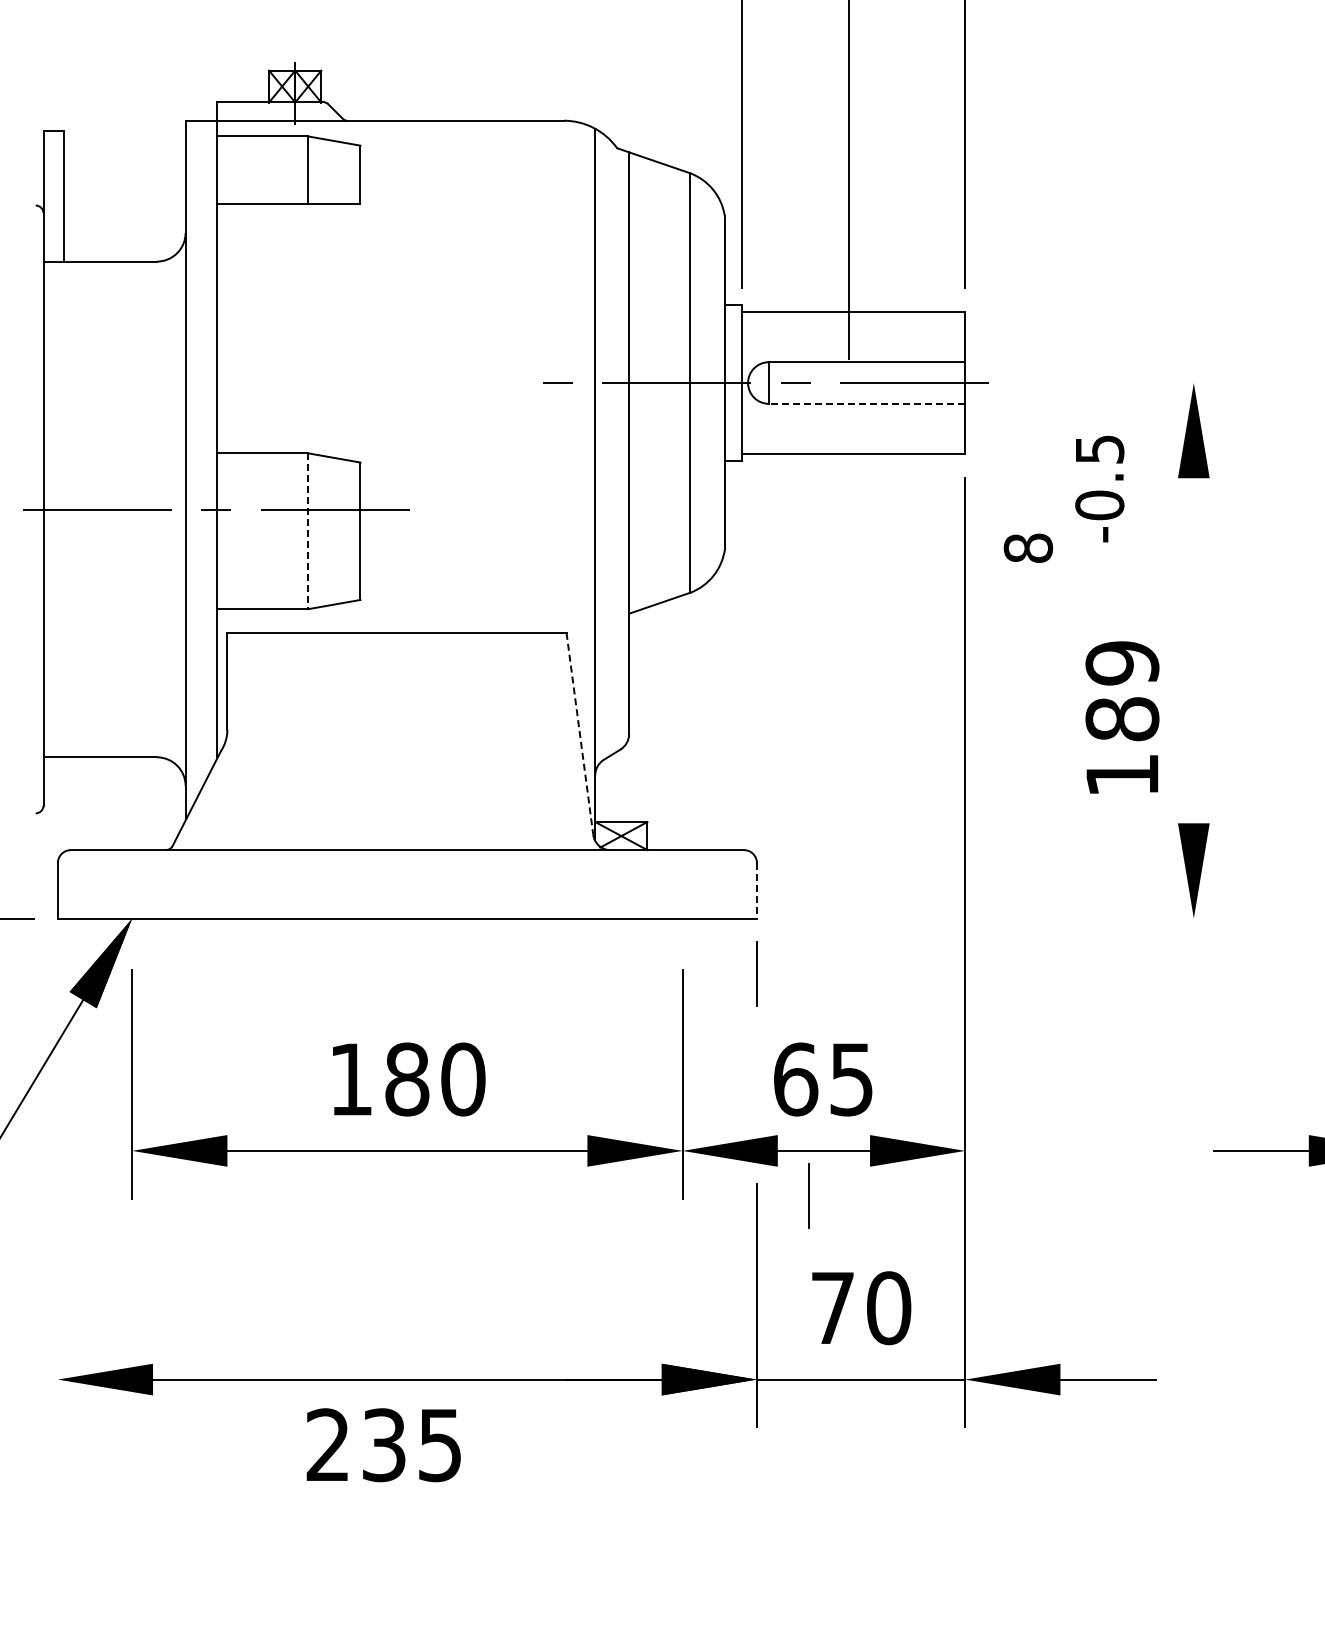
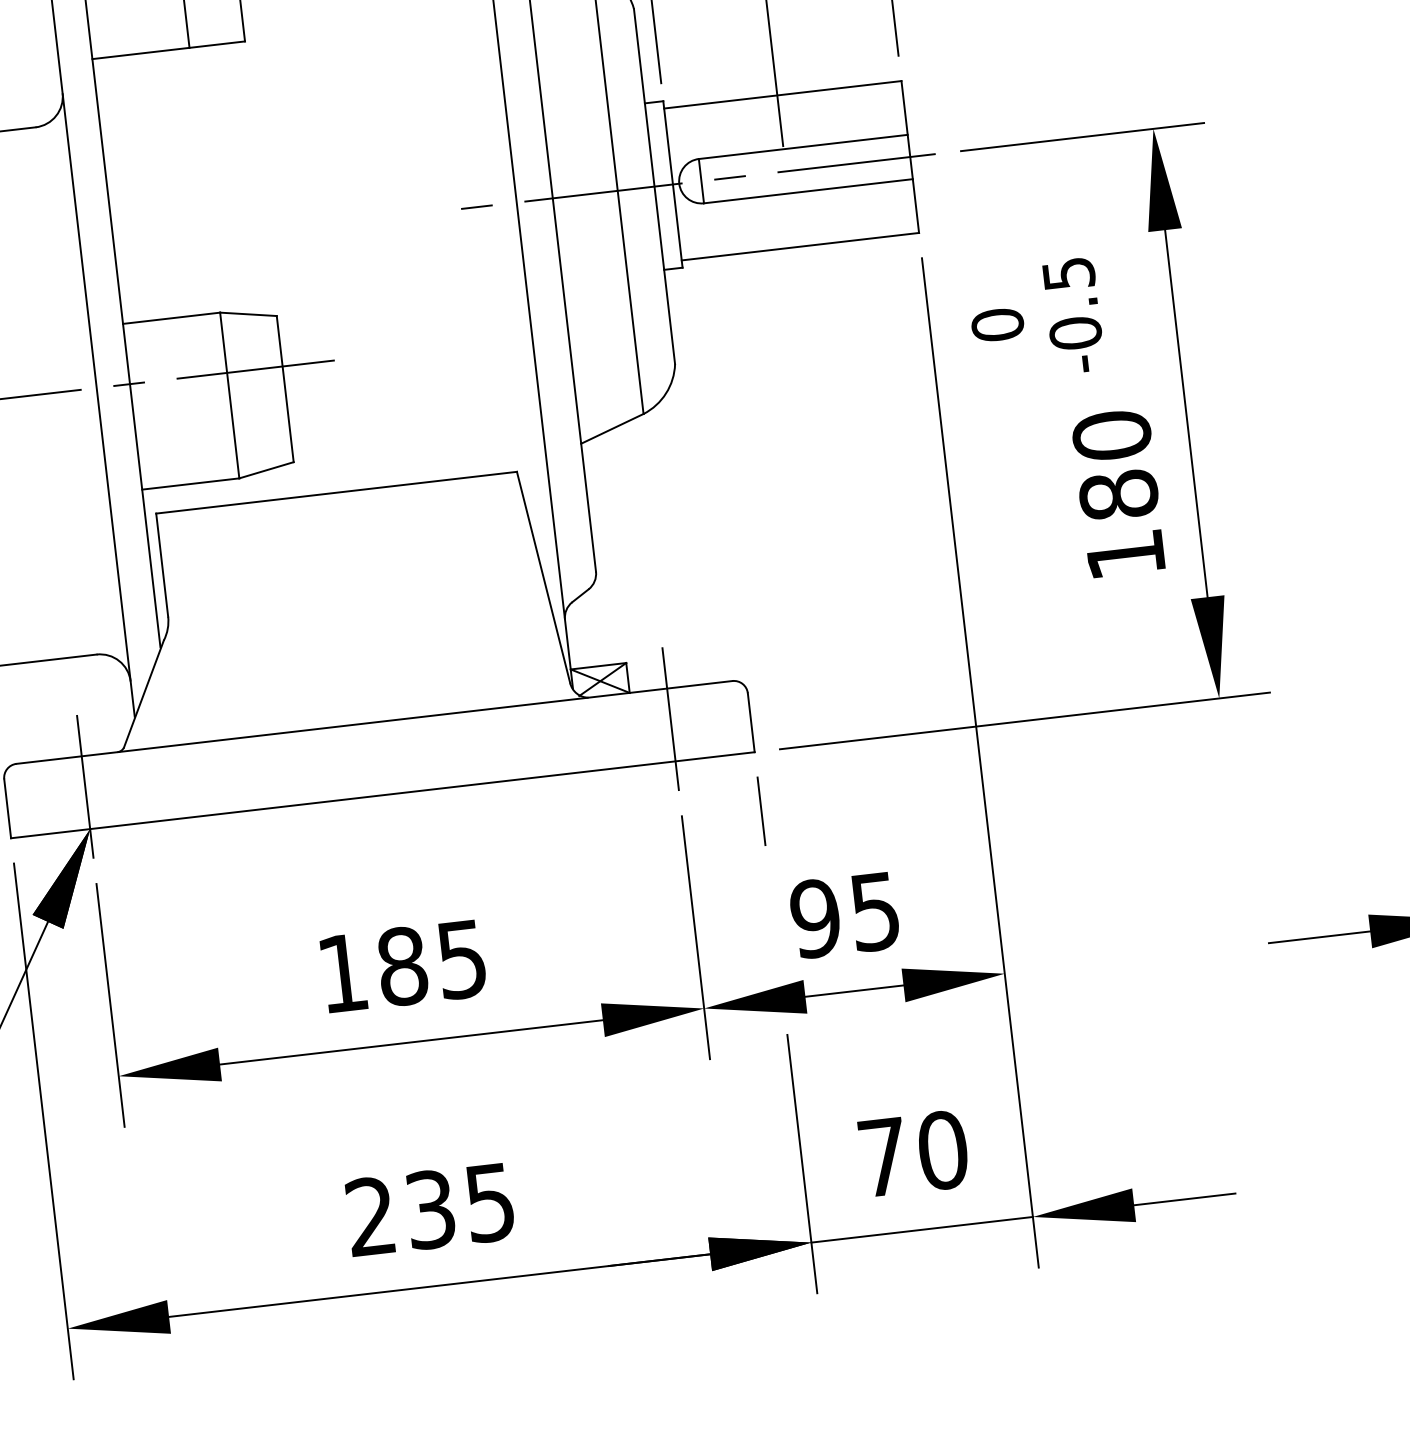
line: (1126, 383) -> (1081, 137), added
line: (866, 403) -> (807, 190), dashed -> solid
text: (1099, 488) -> (1073, 315), moved
line: (308, 531) -> (230, 395), dashed -> solid
text: (1028, 548) -> (997, 325), 8 -> 0
line: (1193, 650) -> (1185, 413), added
text: (1122, 663) -> (1112, 435), 189 -> 180
line: (579, 733) -> (543, 577), dashed -> solid
line: (132, 878) -> (85, 786), added
line: (682, 878) -> (670, 718), added
line: (756, 890) -> (750, 722), dashed -> solid
line: (1010, 918) -> (1024, 720), added
text: (463, 1079) -> (462, 959), 180 -> 185
text: (795, 1079) -> (815, 918), 65 -> 95
line: (57, 1184) -> (43, 1121), added
line: (808, 1195) -> (843, 1040), removed
text: (383, 1445) -> (429, 1210), moved

